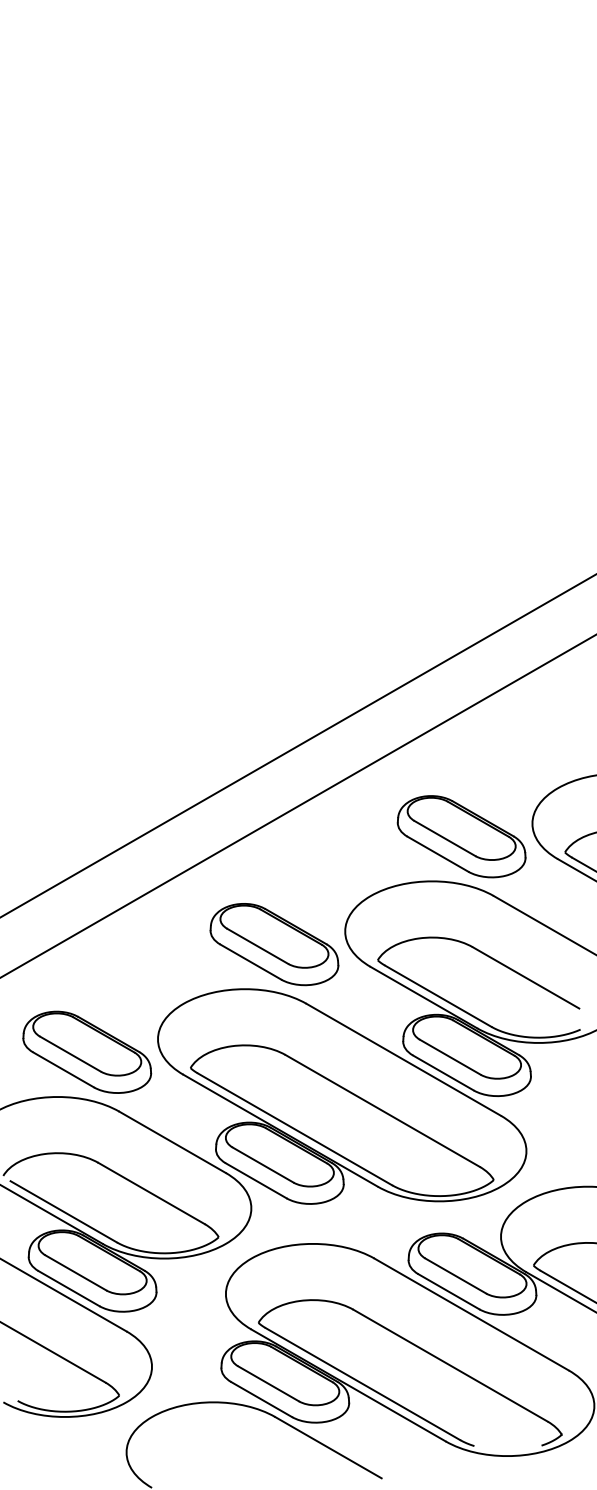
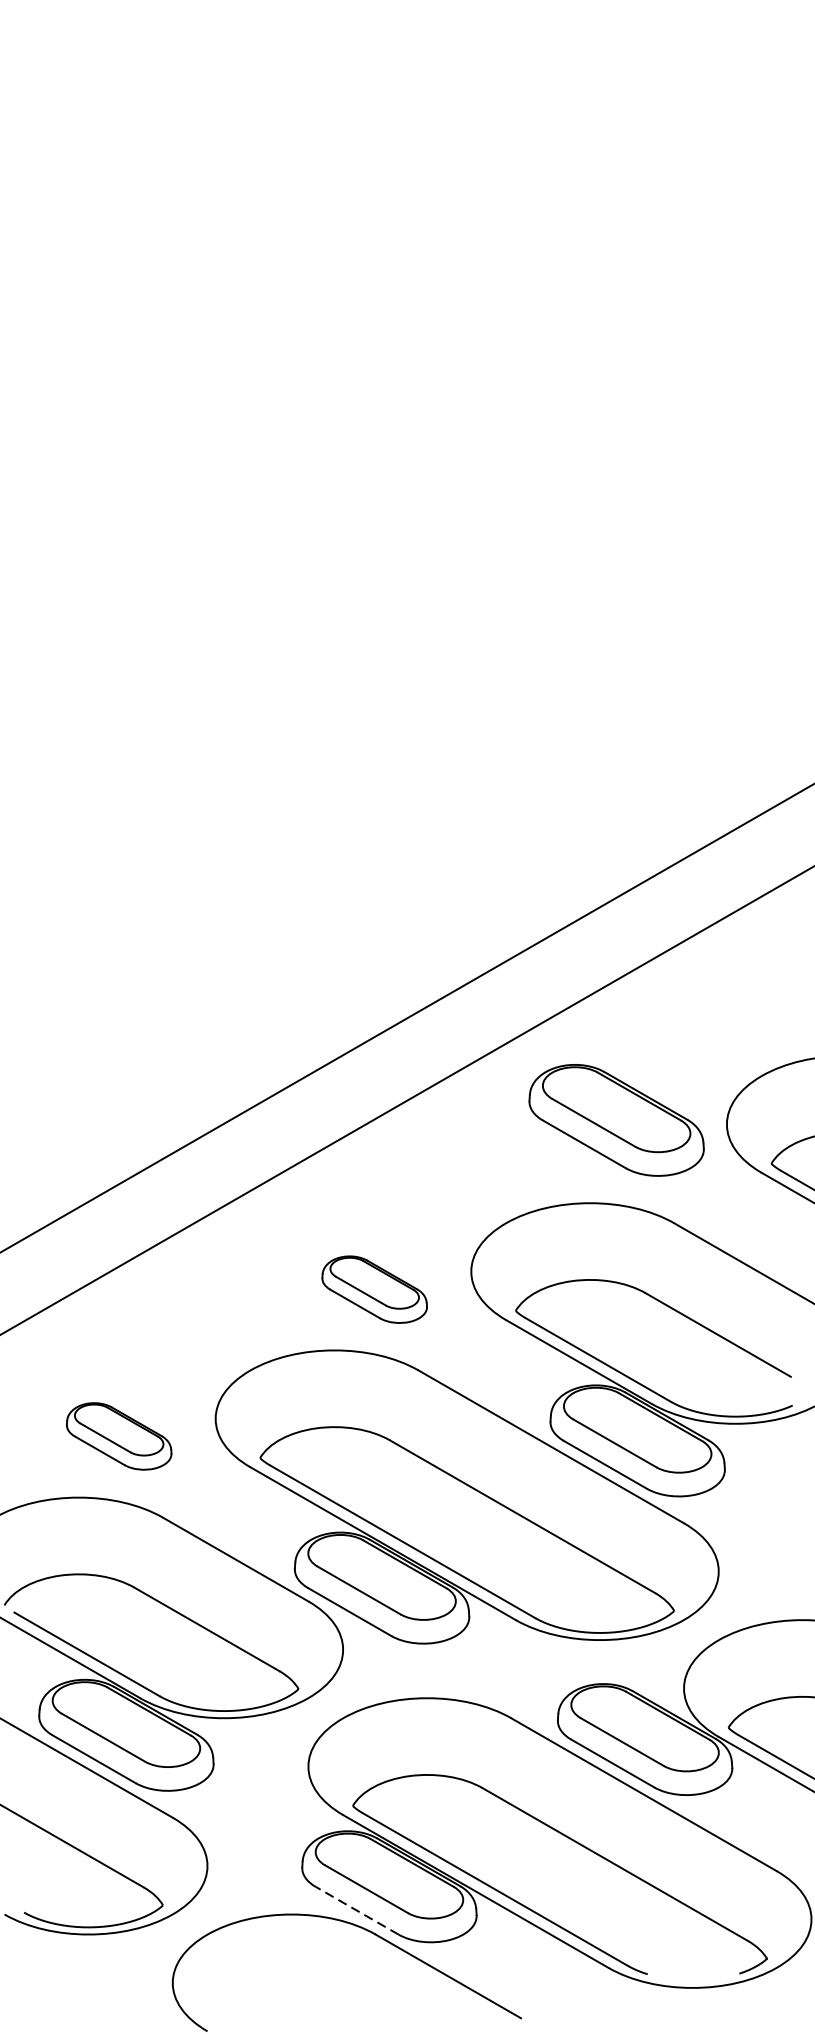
part: (461, 836) -> (616, 1120), moved
part: (274, 944) -> (374, 1289), size x0.6
part: (87, 1051) -> (119, 1435), size x0.6
line: (261, 1399) -> (356, 1910), solid -> dashed

